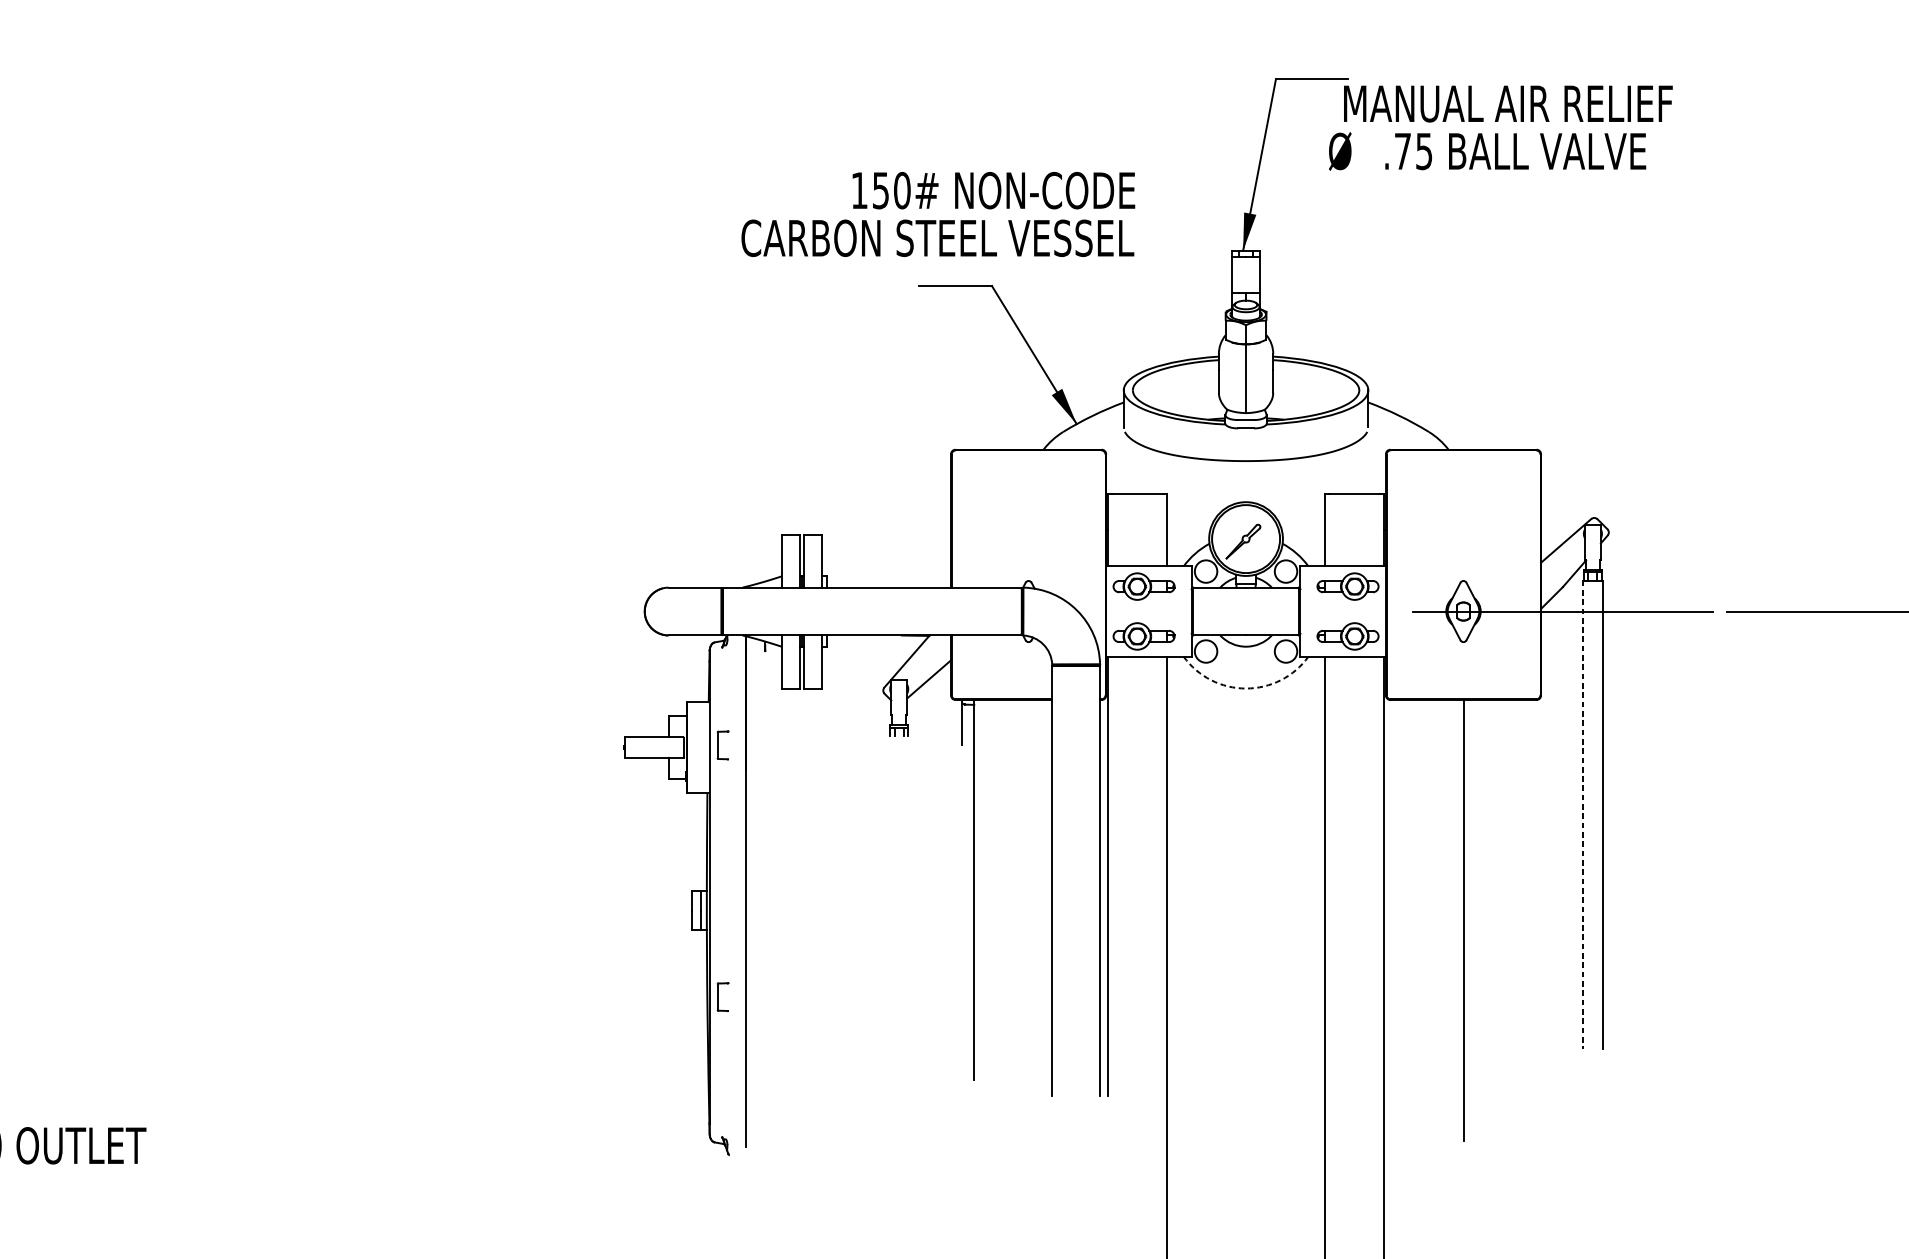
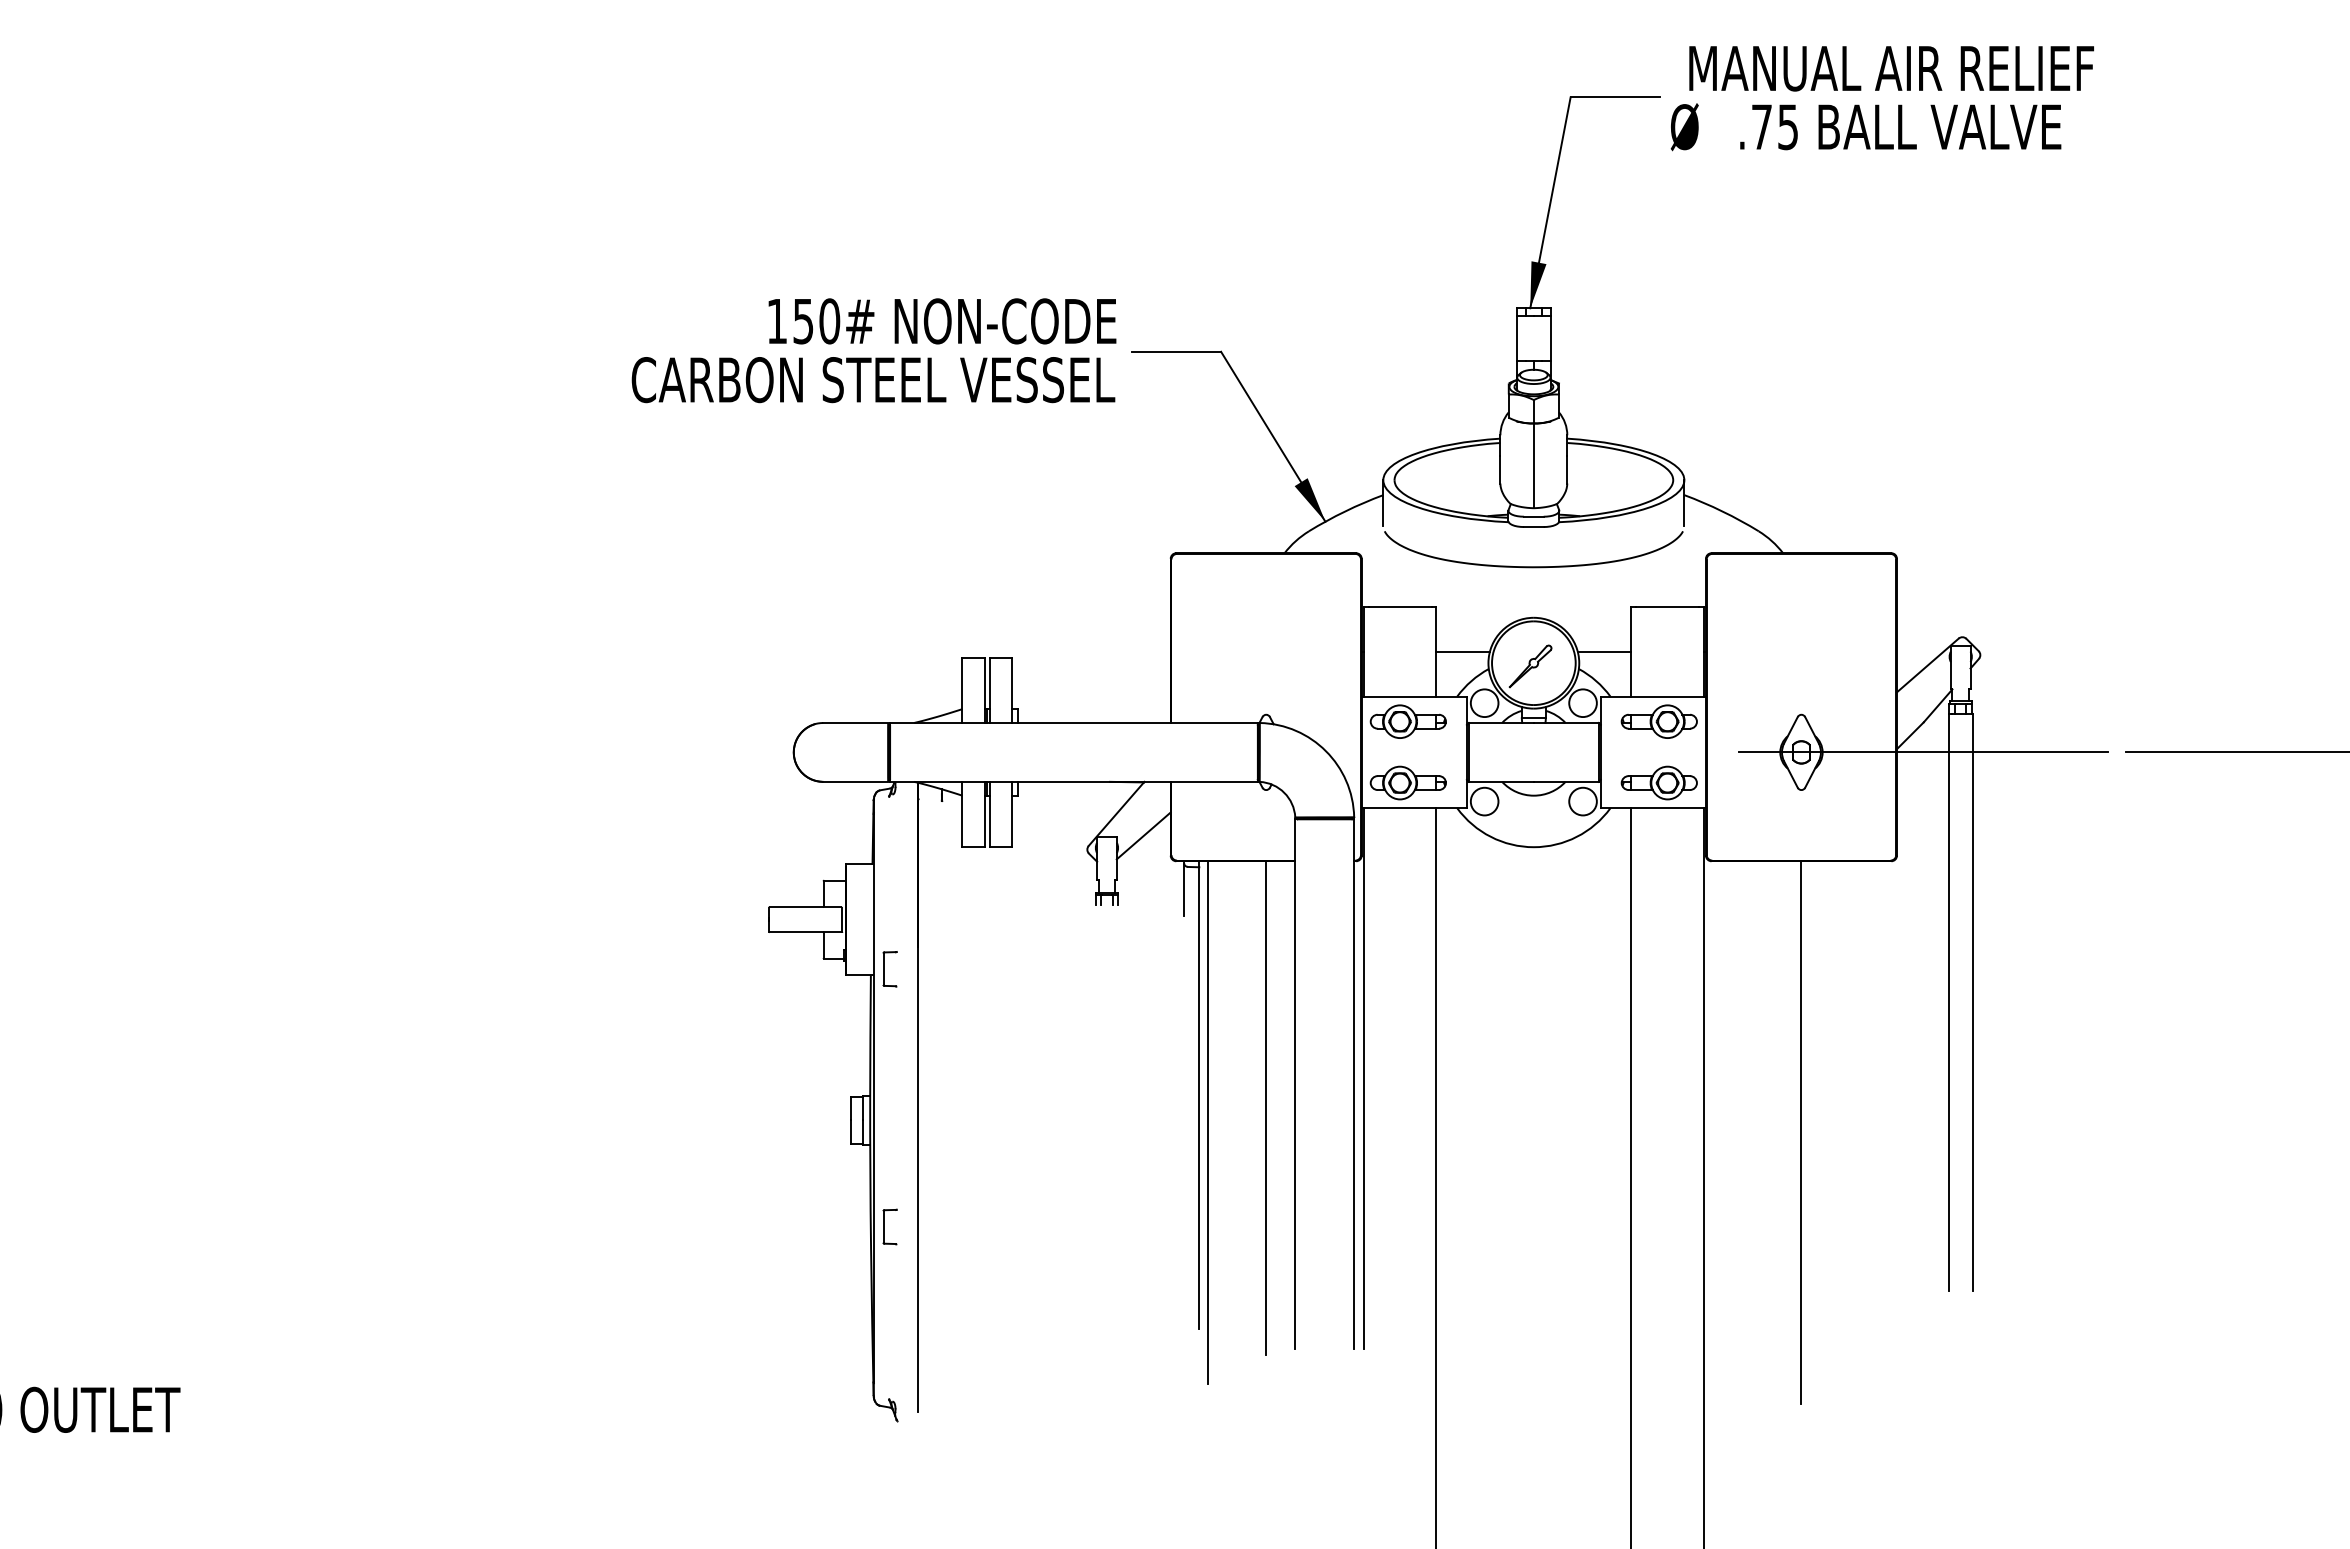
text: (1500, 128) -> (1881, 98), moved
text: (937, 214) -> (873, 350), moved
line: (1188, 530) -> (1462, 652), added
line: (1303, 530) -> (1604, 652), added
arc: (1245, 688) -> (1533, 847), dashed -> solid
part: (722, 745) -> (889, 969), moved
line: (1582, 815) -> (1948, 1003), dashed -> solid
line: (1028, 900) -> (1266, 1107), added
line: (980, 912) -> (1207, 1122), added

